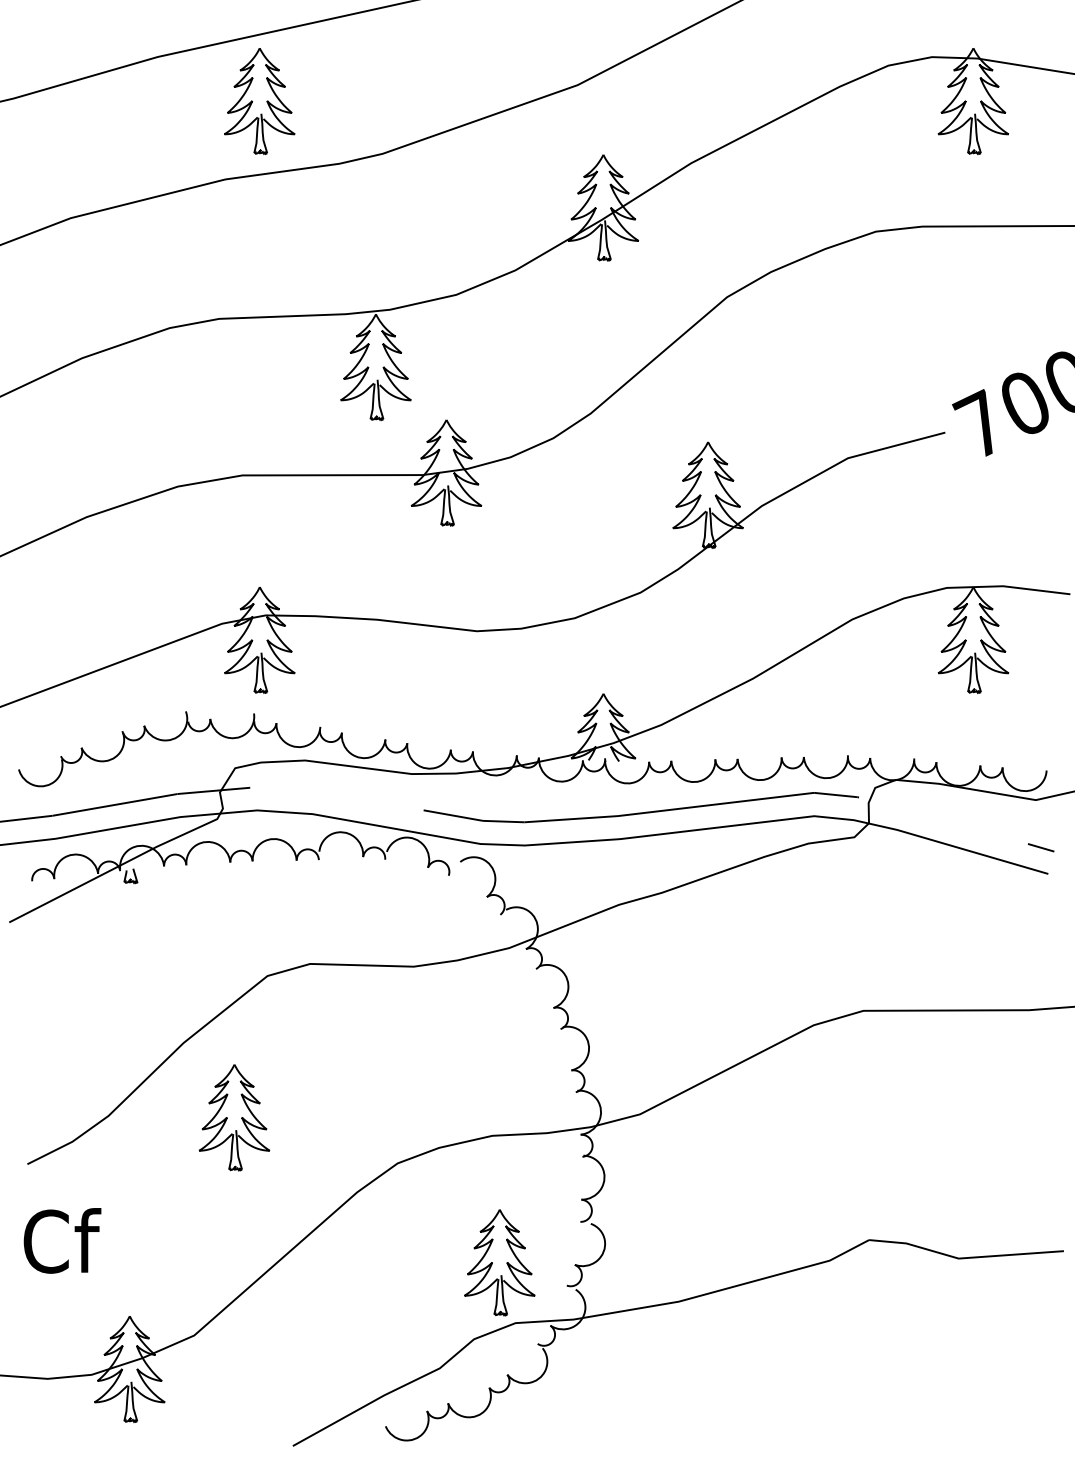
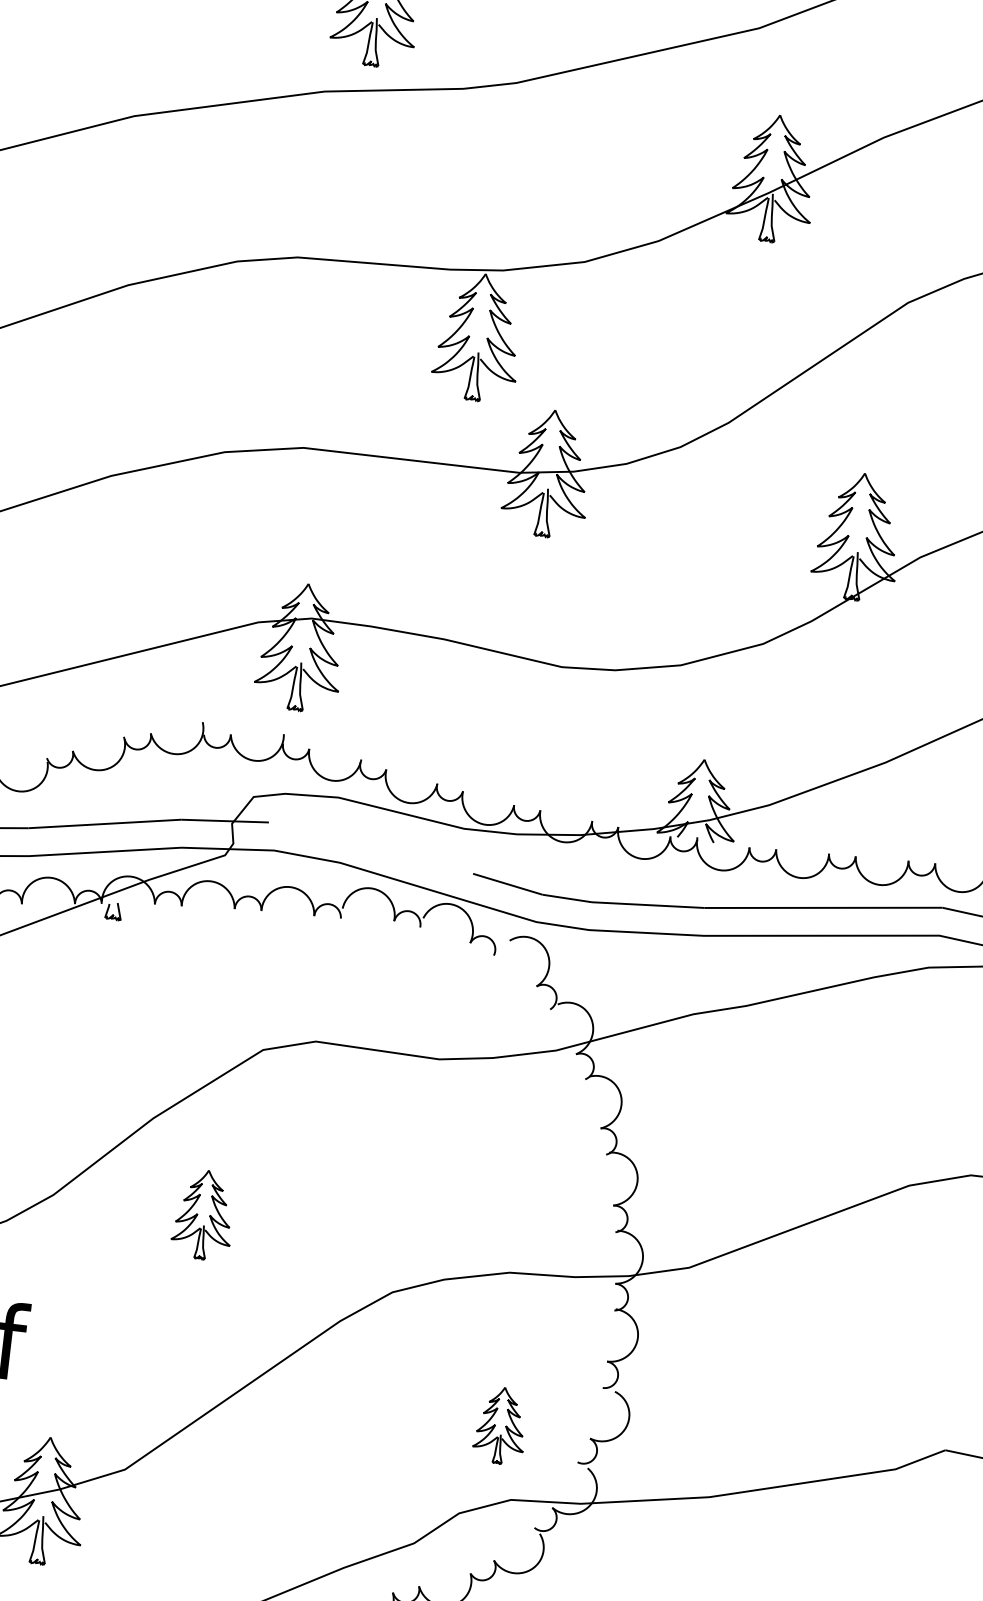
part: (234, 1117) -> (203, 1214), size x0.7
part: (499, 1262) -> (500, 1425), size x0.6

